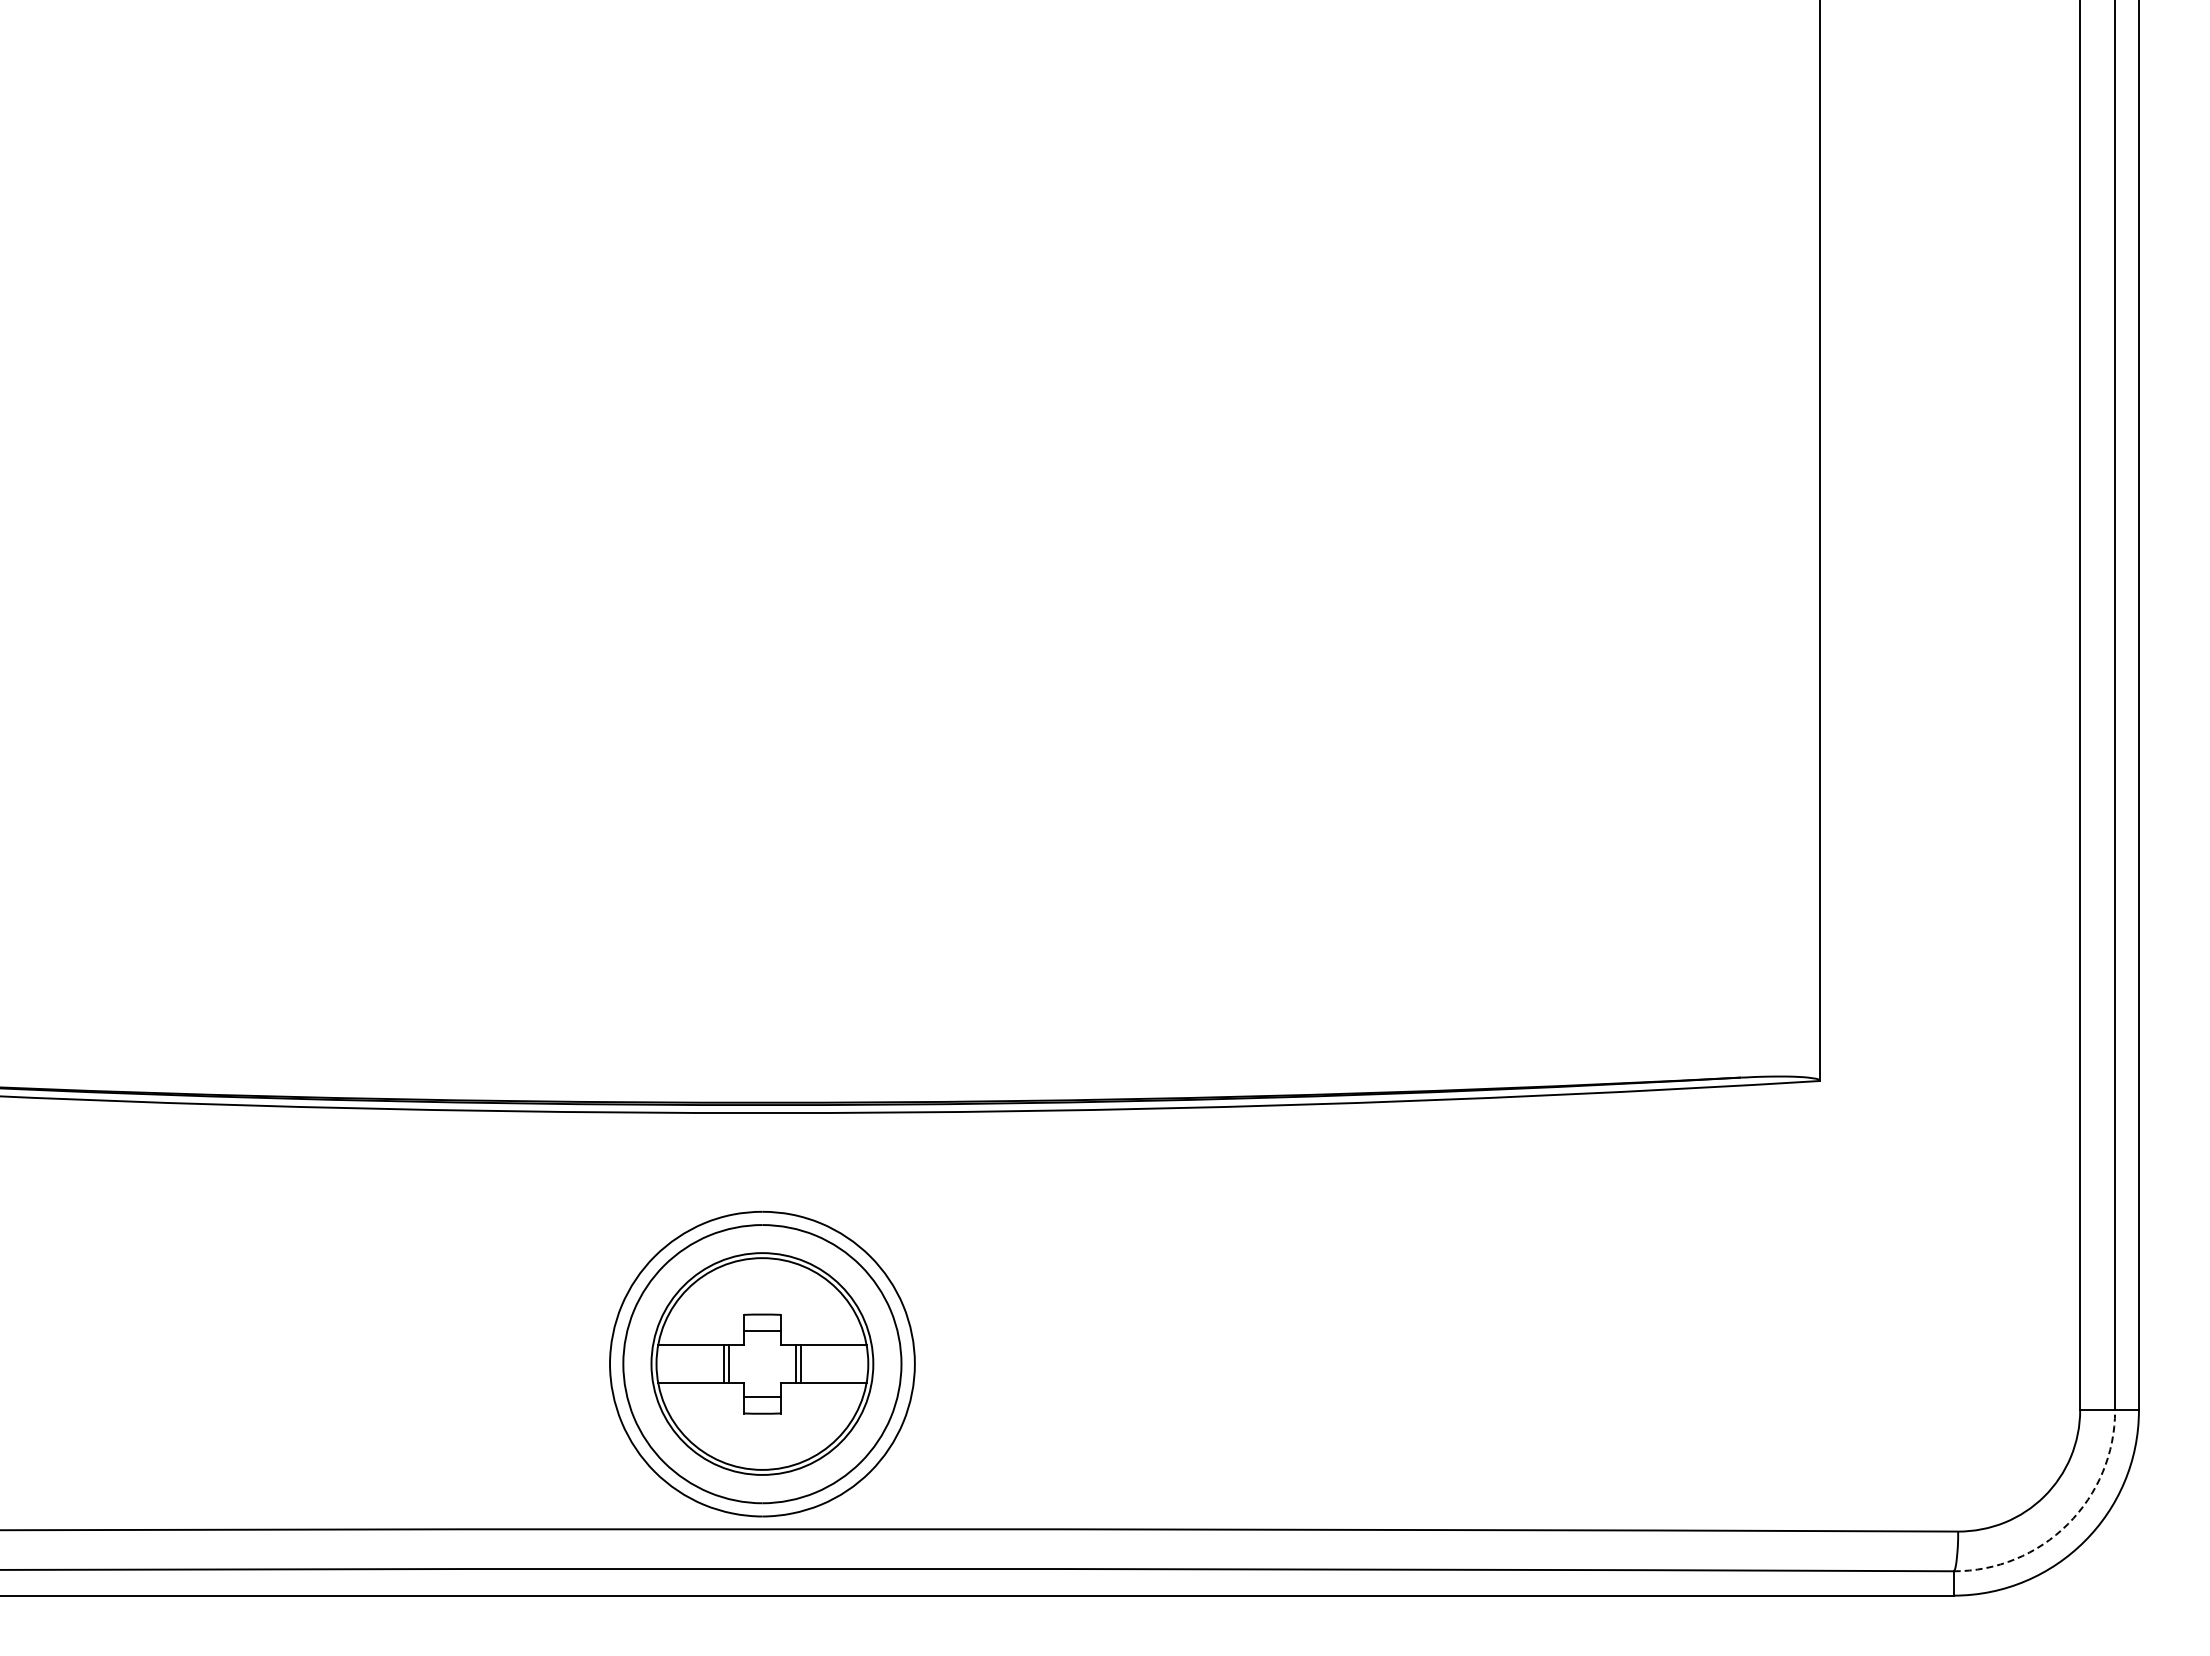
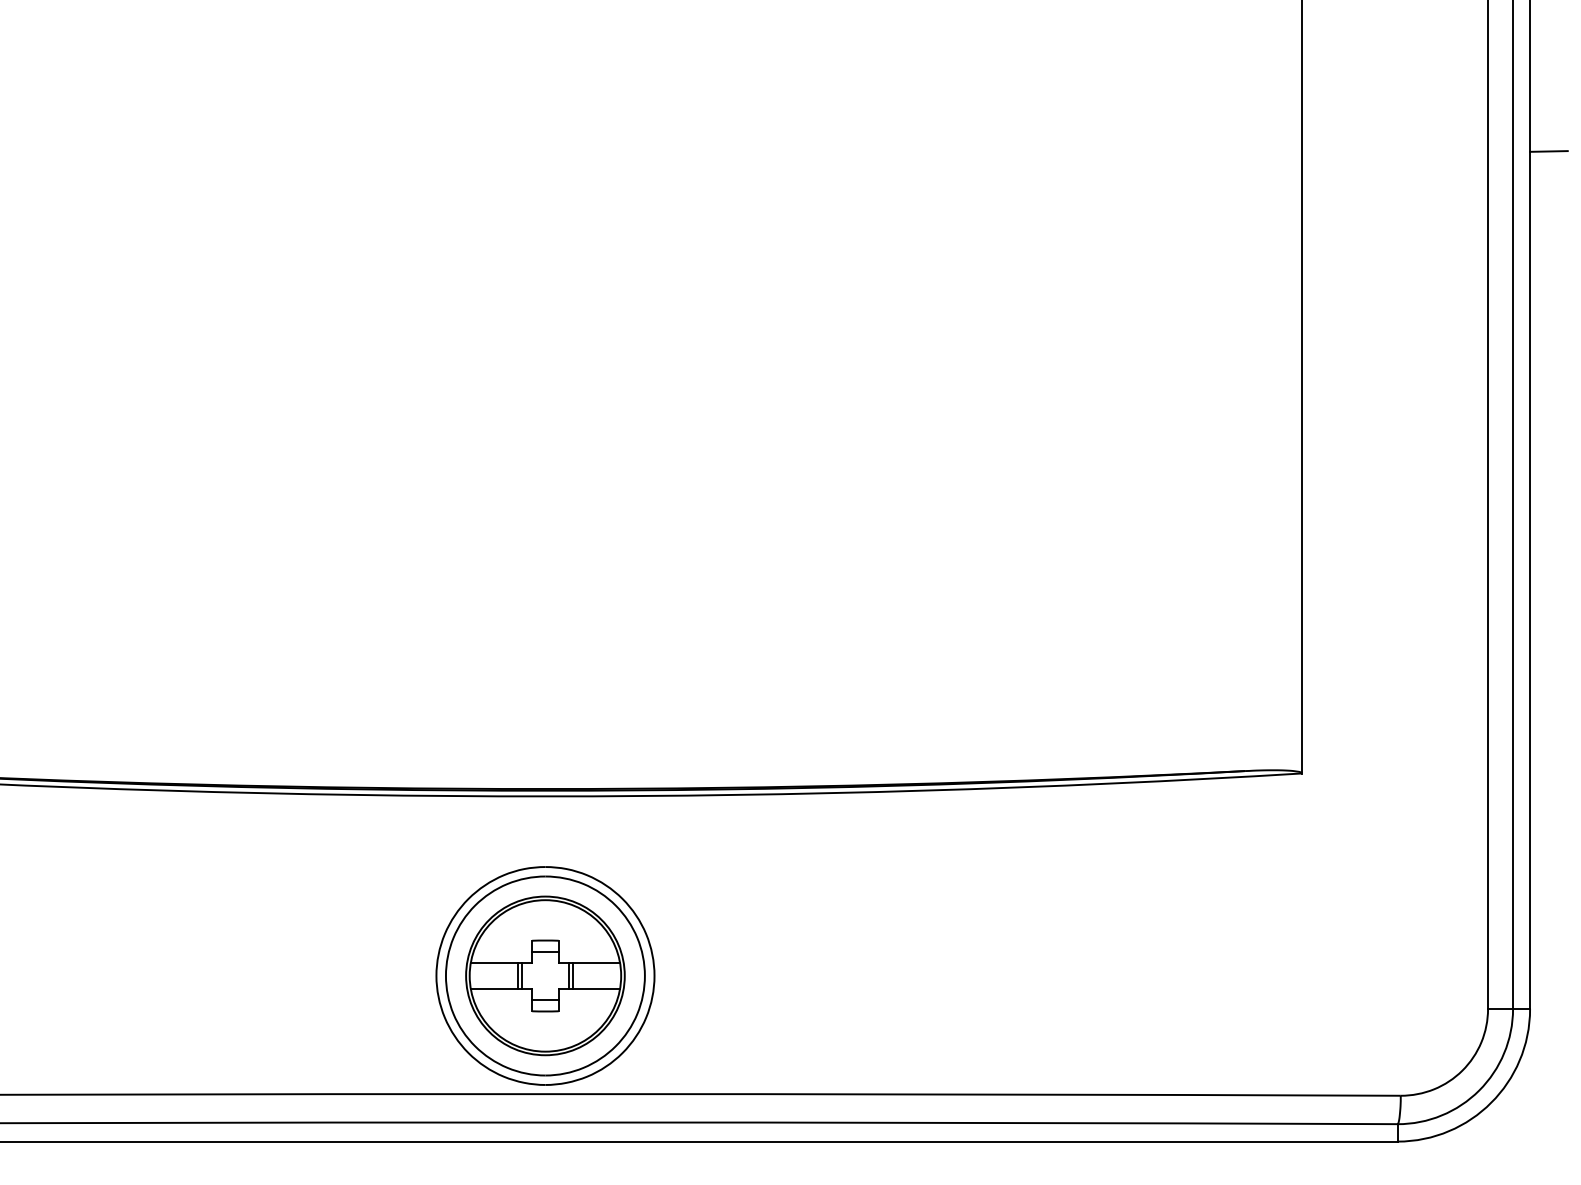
line: (2164, 210) -> (1548, 150), added
arc: (2067, 1524) -> (1478, 1090), dashed -> solid

